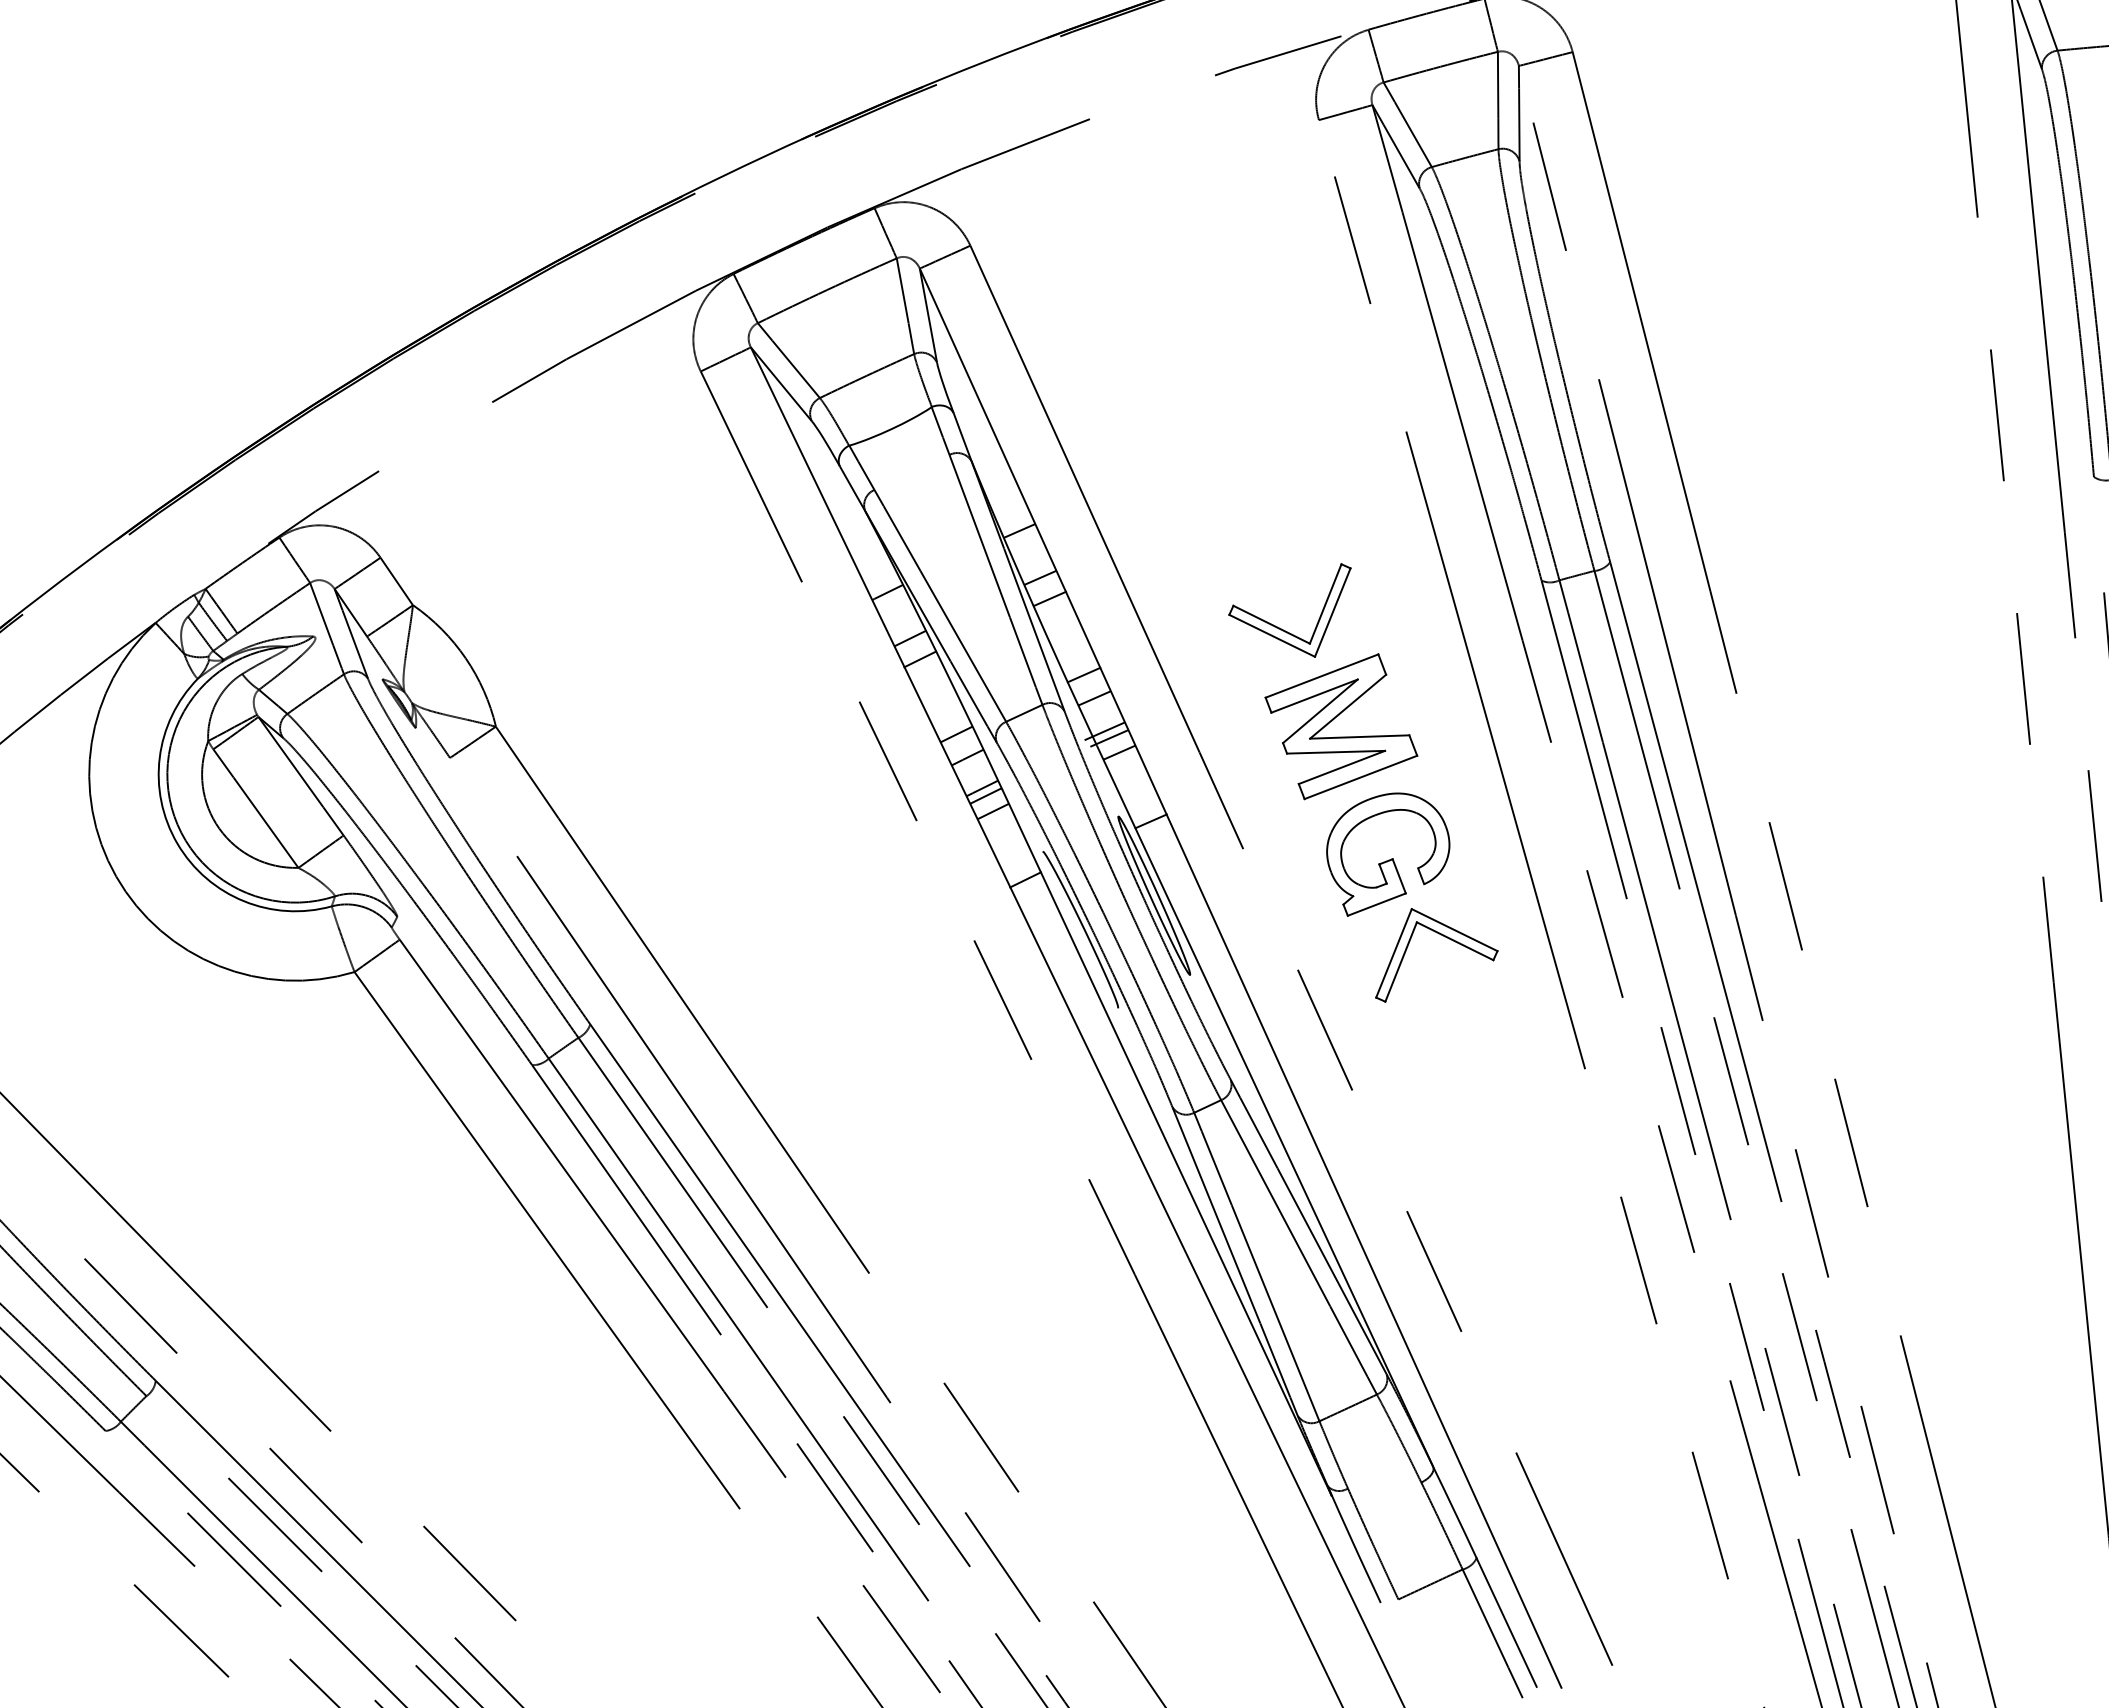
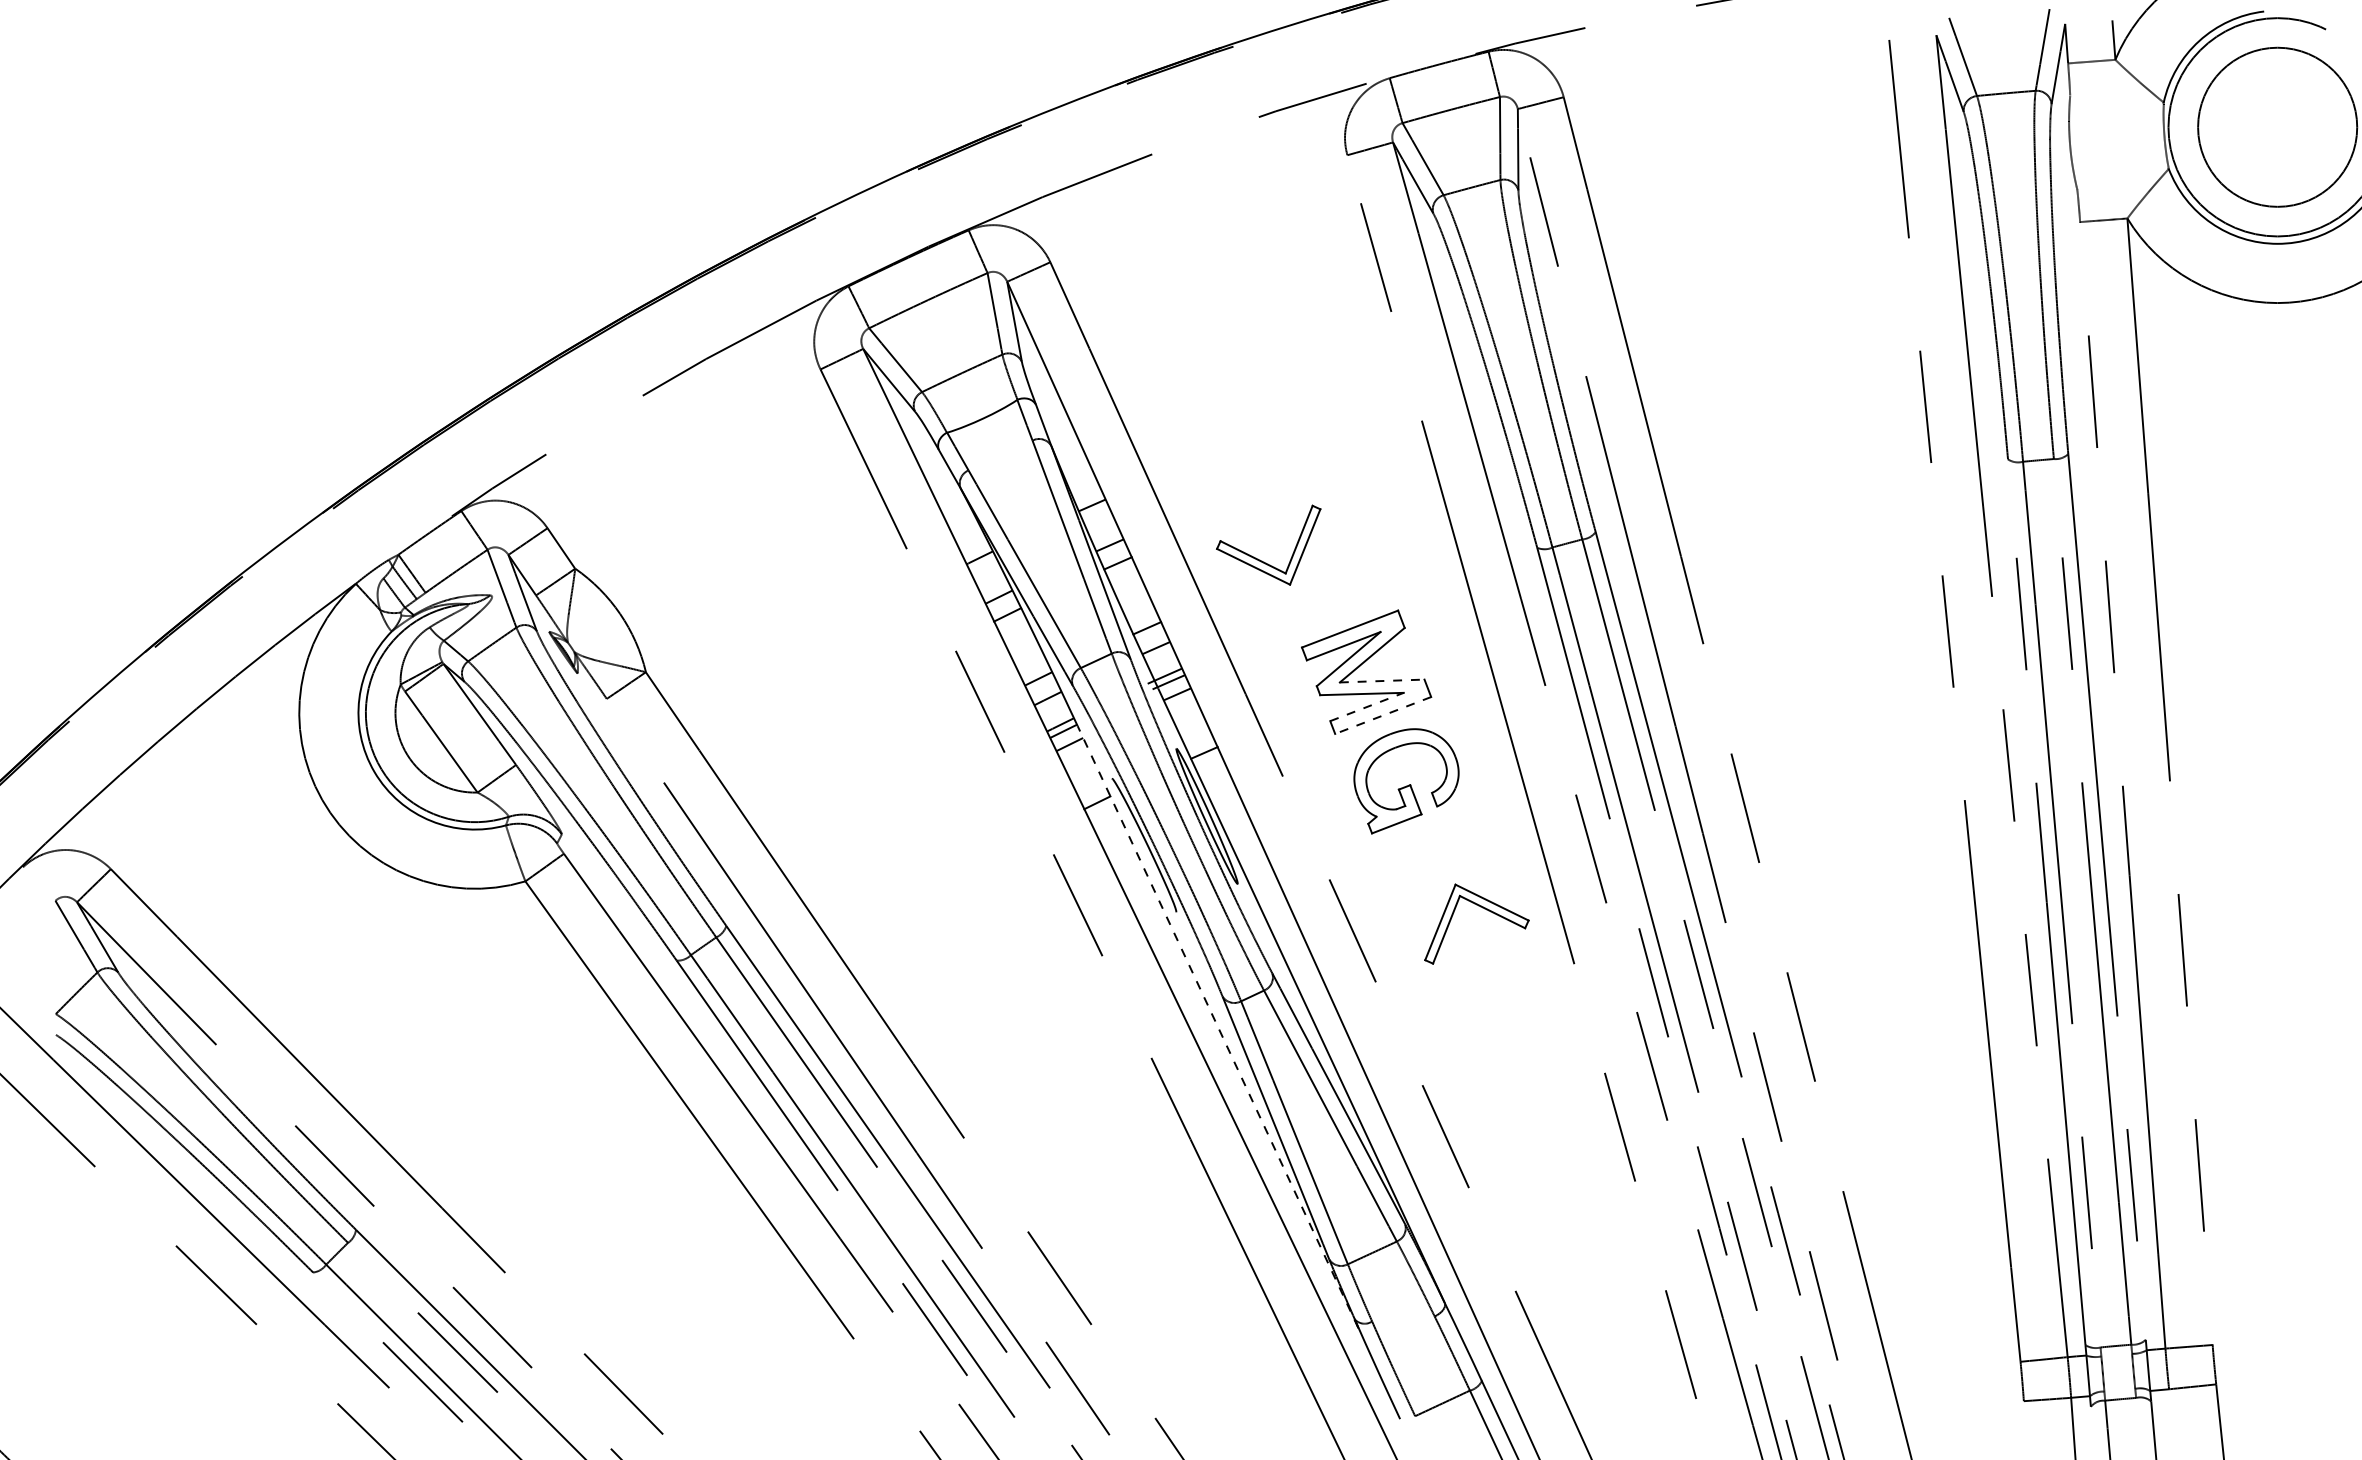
part: (1282, 628) -> (1262, 560), moved
line: (1360, 737) -> (1382, 681), solid -> dashed
line: (1342, 766) -> (1367, 706), solid -> dashed
line: (1360, 777) -> (1382, 715), solid -> dashed
part: (1445, 938) -> (1484, 909), moved
line: (1166, 1142) -> (1217, 1026), solid -> dashed

